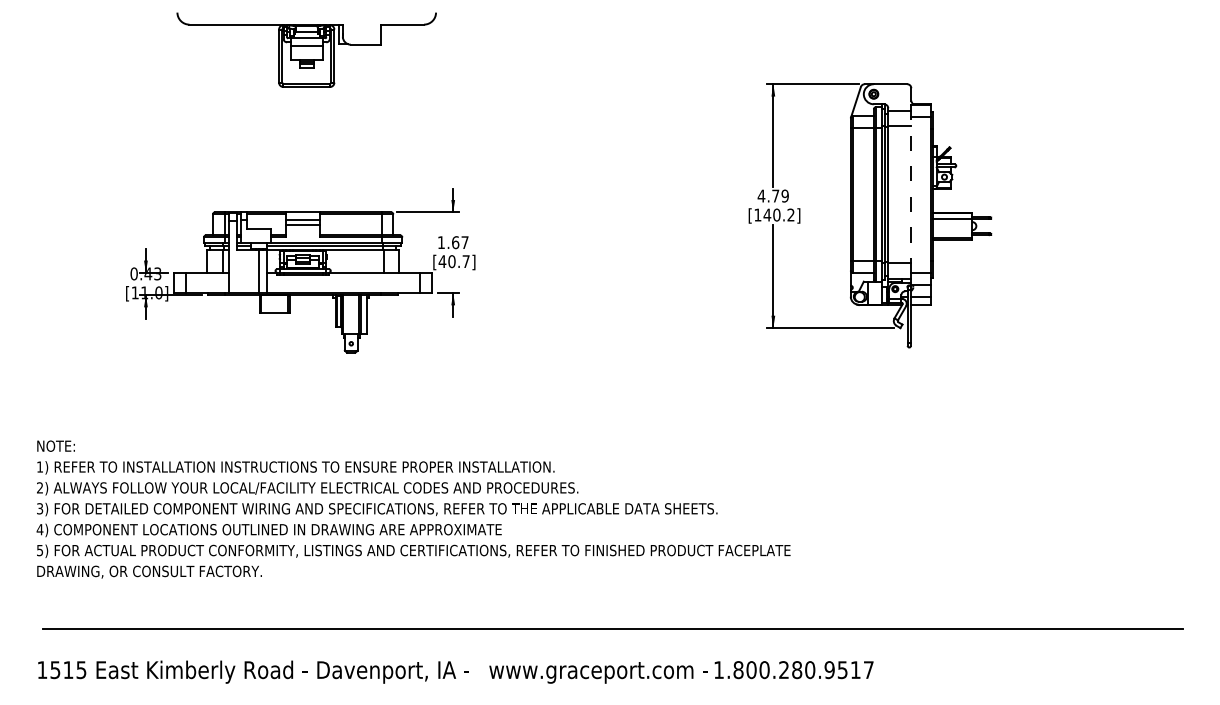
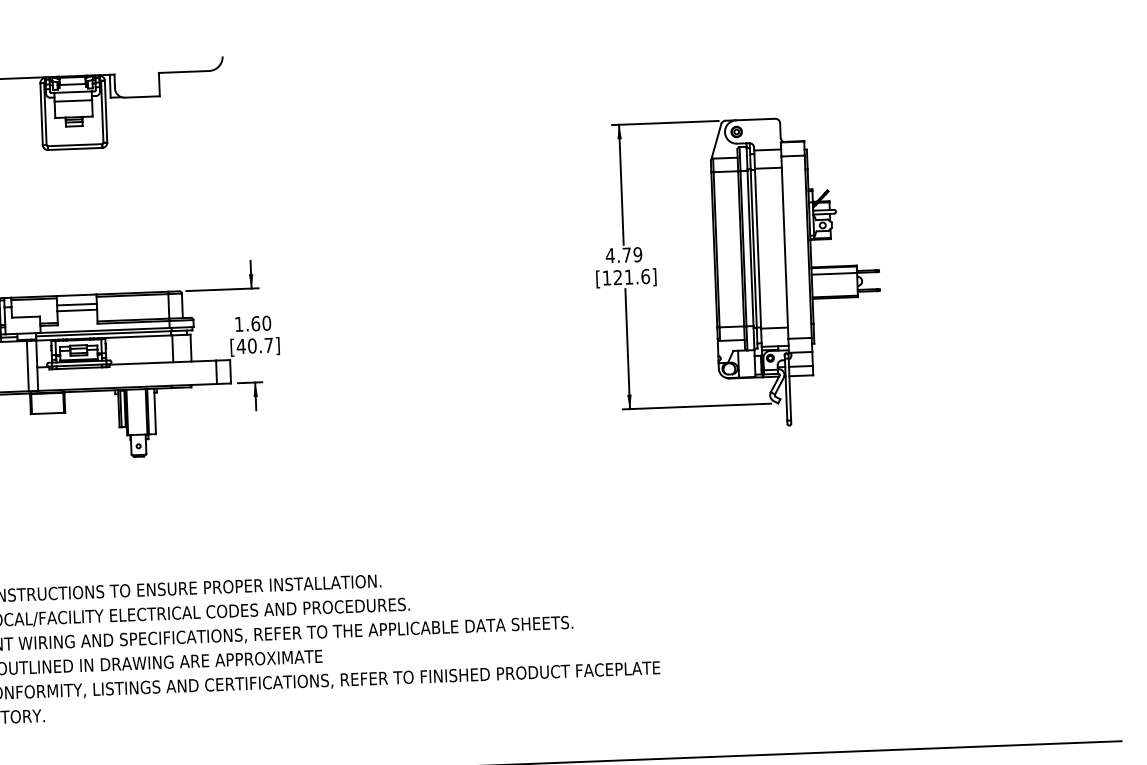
line: (911, 194) -> (785, 247), dashed -> solid
text: (778, 214) -> (630, 276), [140.2] -> [121.6]
text: (464, 242) -> (266, 323), 1.67 -> 1.60

